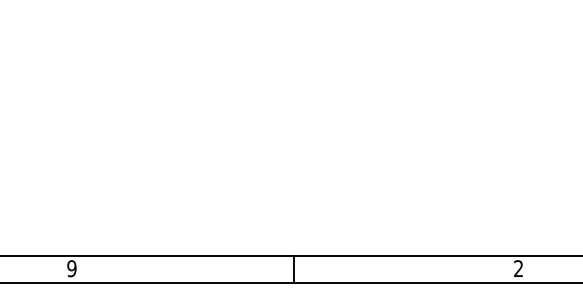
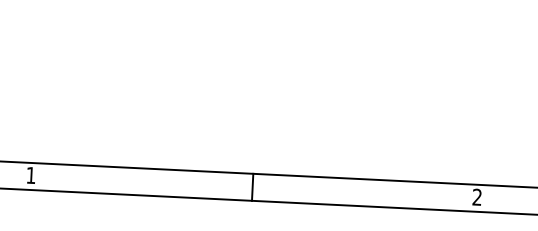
text: (71, 268) -> (30, 175), 9 -> 1

